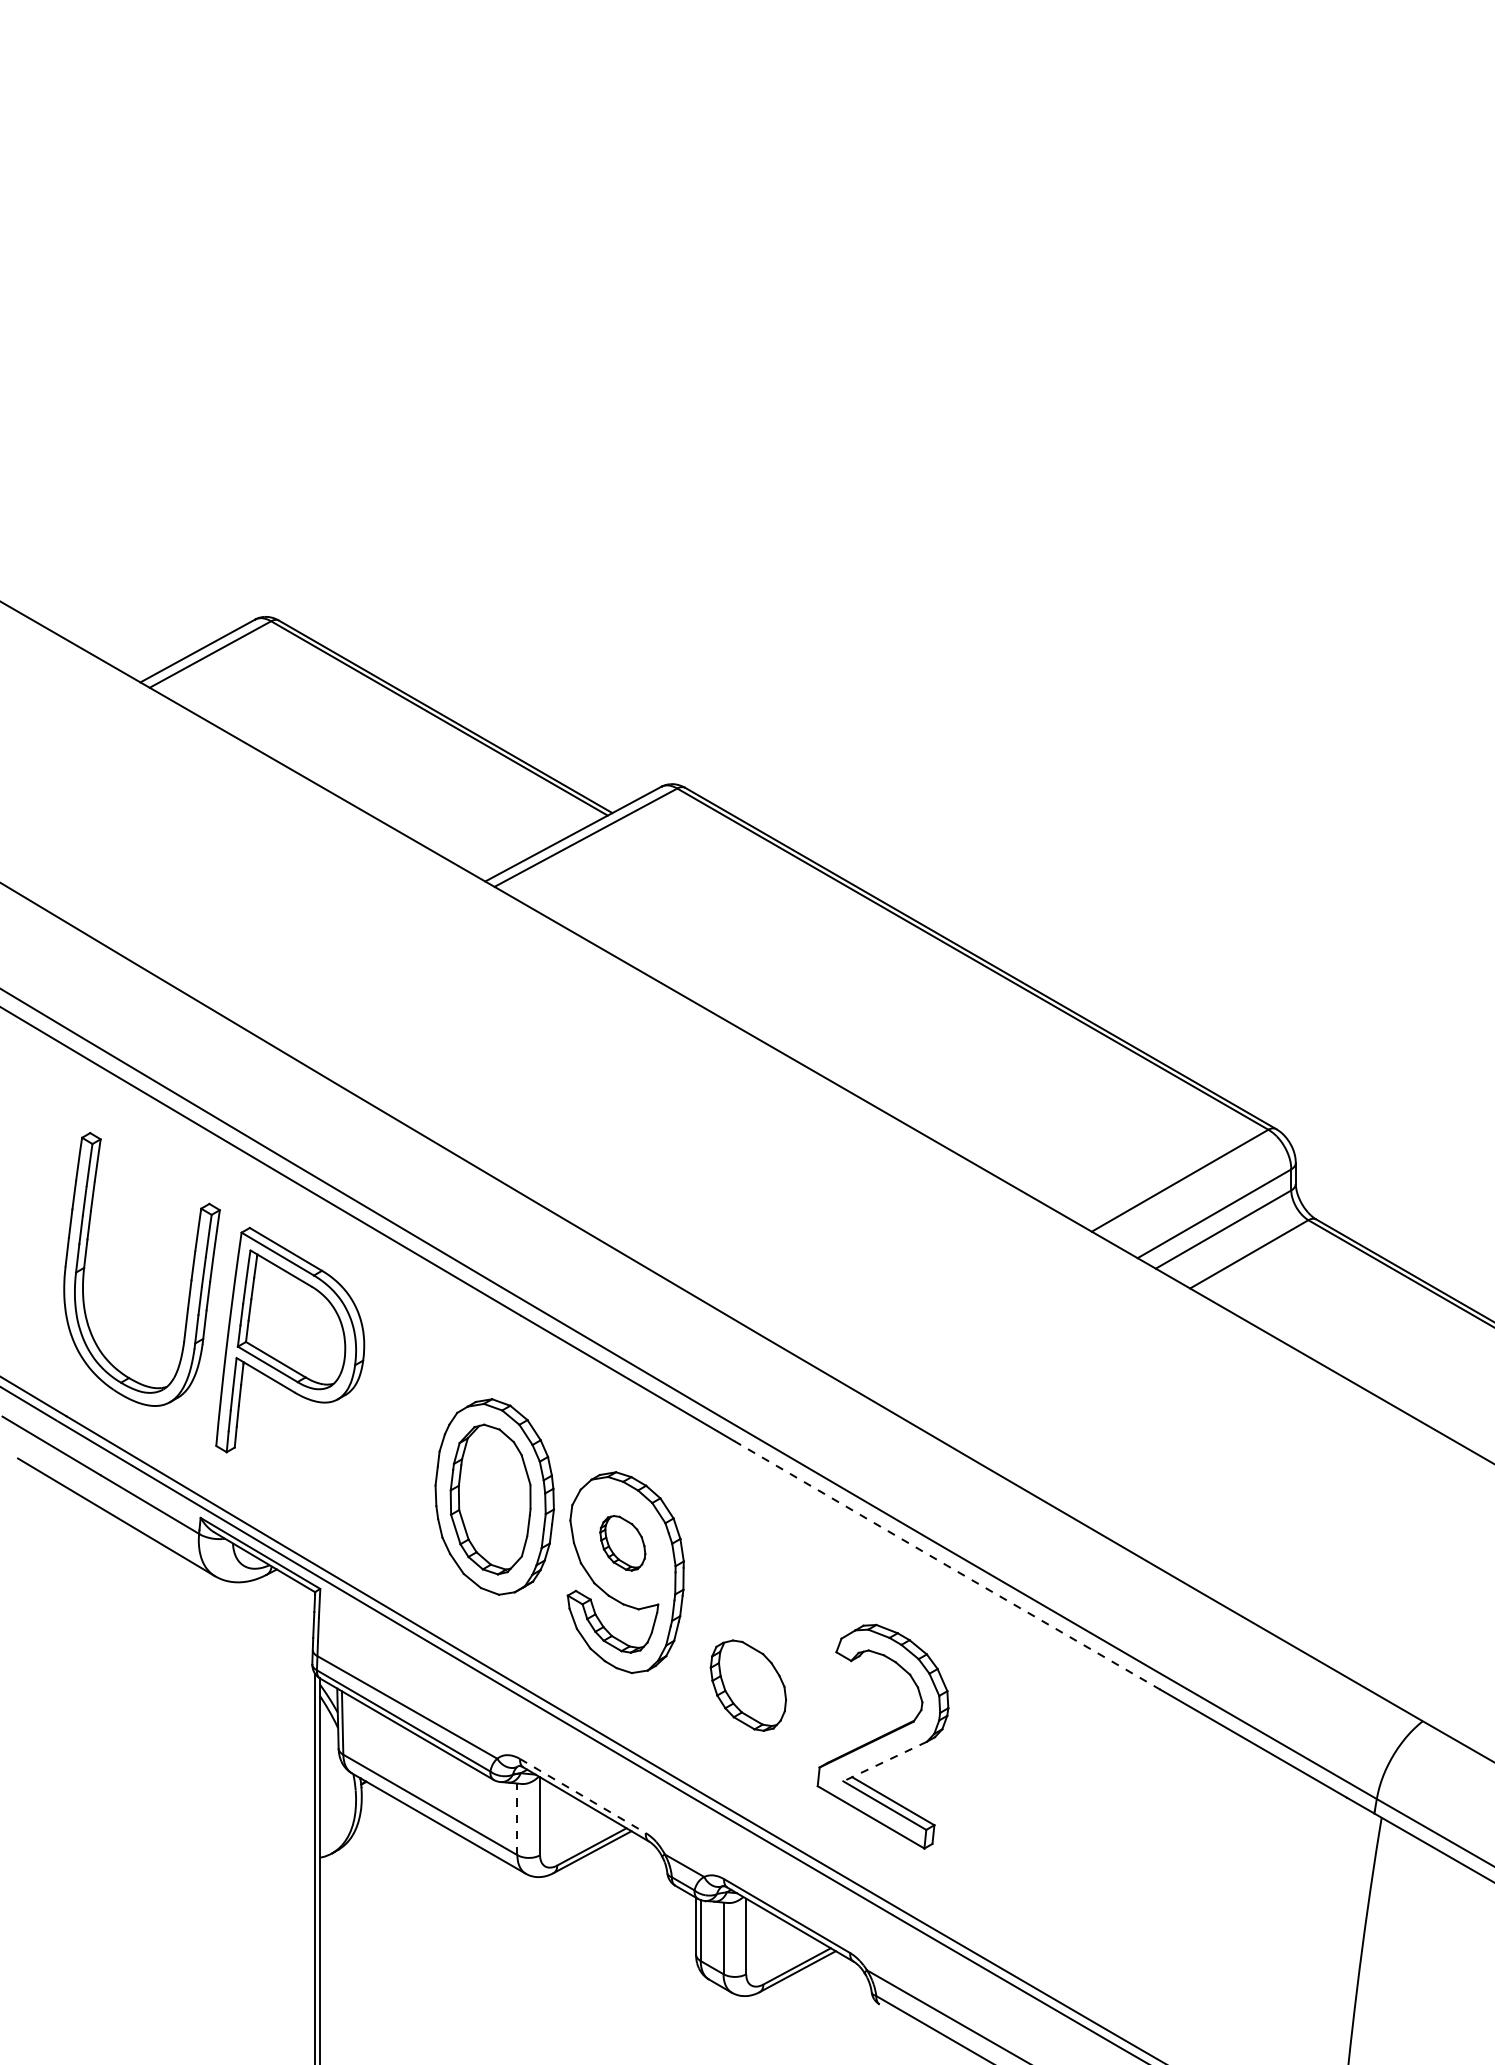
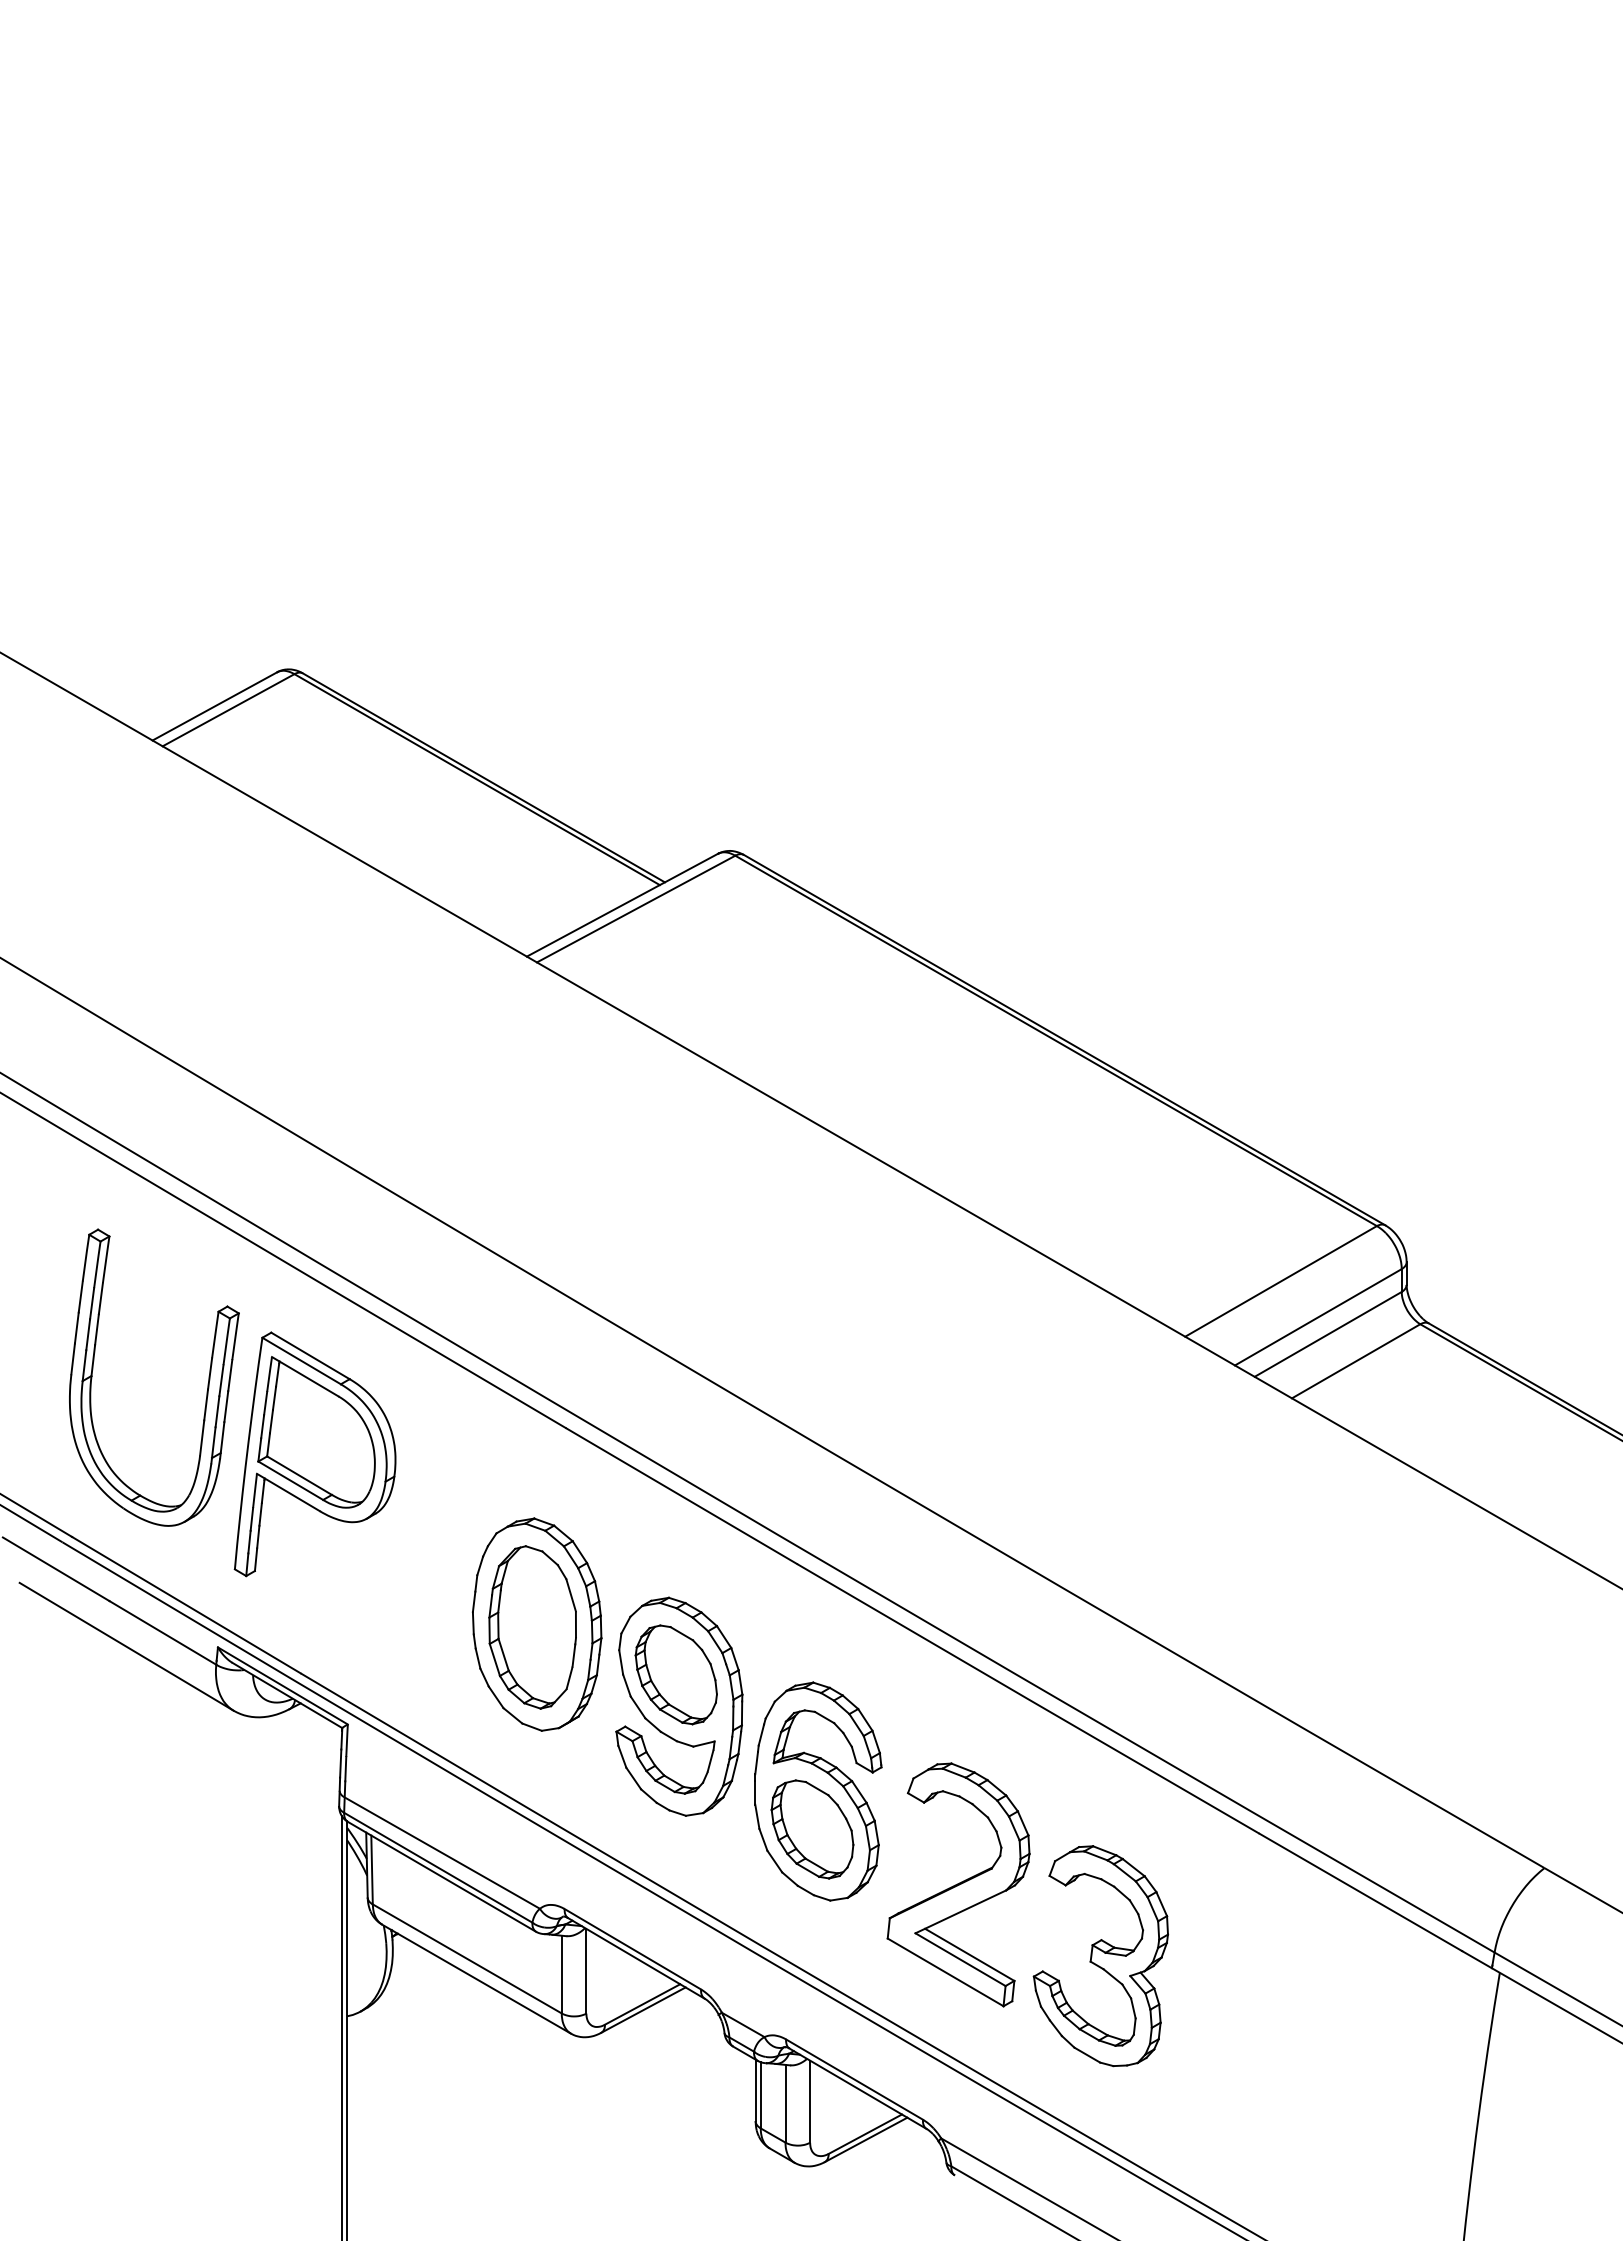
part: (622, 1542) -> (675, 1674), size x1.67
line: (947, 1565) -> (1028, 1699), dashed -> solid
part: (753, 1650) -> (818, 1791), added
line: (884, 1762) -> (960, 1912), dashed -> solid
line: (583, 1796) -> (633, 1949), dashed -> solid
part: (1013, 1802) -> (1100, 1956), added
line: (517, 1819) -> (561, 1974), dashed -> solid

